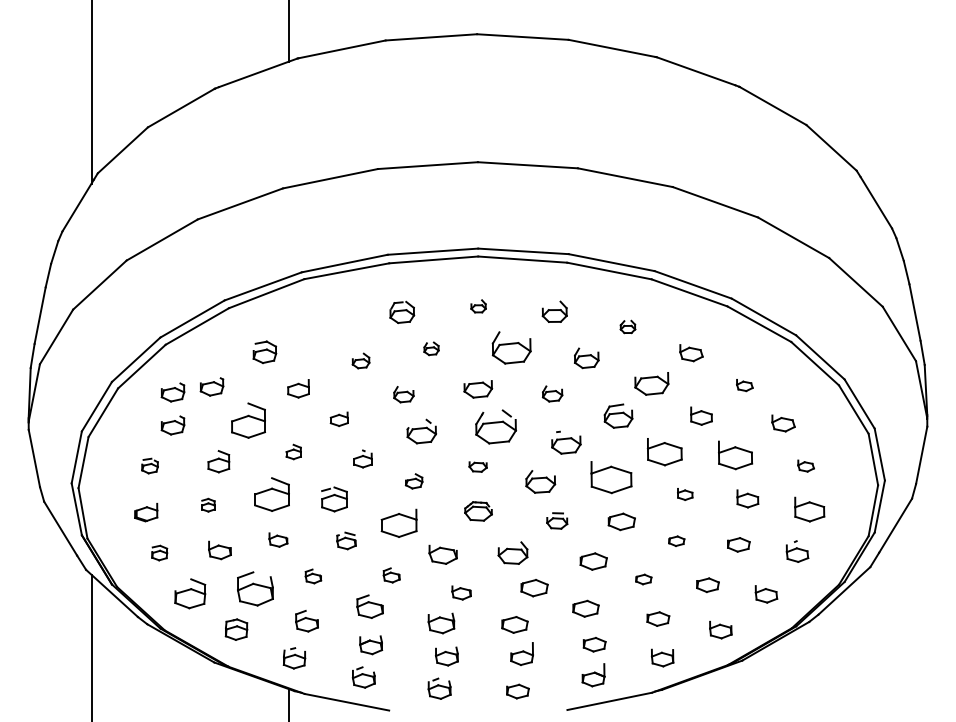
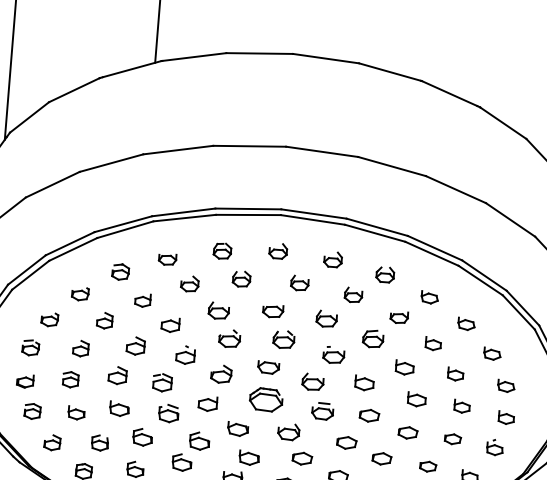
part: (478, 306) -> (278, 251), size x1.67
part: (627, 326) -> (384, 274), size x1.67
part: (327, 329) -> (167, 259), added
part: (511, 347) -> (299, 282), size x0.62
part: (431, 348) -> (241, 279), size x1.67
part: (360, 360) -> (189, 283), size x1.43
part: (651, 383) -> (399, 317), size x0.71
part: (744, 385) -> (466, 324), size x1.43
part: (172, 392) -> (51, 295), removed
part: (552, 393) -> (326, 318), size x1.43
part: (403, 394) -> (218, 310), size x1.43
part: (339, 418) -> (170, 324), size x1.43
part: (248, 420) -> (104, 320), size x0.62
part: (496, 426) -> (284, 339), size x0.71
part: (293, 451) -> (135, 345), size x1.67
part: (665, 451) -> (405, 367), size x0.71
part: (735, 455) -> (455, 374), size x0.62
part: (362, 458) -> (185, 354), size x1.43
part: (149, 465) -> (30, 347), size x1.43
part: (805, 465) -> (505, 385), size x1.43
part: (477, 466) -> (268, 367), size x1.67
part: (611, 477) -> (364, 383), size x0.62
part: (413, 481) -> (220, 374), size x1.67
part: (272, 494) -> (117, 375), size x0.71
part: (685, 494) -> (417, 399), size x1.67
part: (208, 504) -> (70, 379), size x1.67
part: (809, 509) -> (506, 417), size x0.71
part: (478, 511) -> (266, 399), size x1.67
part: (556, 520) -> (322, 410), size x1.43
part: (398, 523) -> (207, 403), size x0.71
part: (278, 539) -> (119, 408), size x1.43
part: (346, 540) -> (168, 413), size x1.43
part: (676, 541) -> (407, 433), size x1.67
part: (159, 552) -> (32, 411), size x1.43
part: (391, 575) -> (199, 441), size x1.67
part: (313, 576) -> (142, 437), size x1.67
part: (643, 579) -> (381, 458), size x1.67
part: (255, 588) -> (100, 442), size x0.62
part: (461, 592) -> (249, 457), size x1.43
part: (189, 593) -> (51, 442), size x0.71

